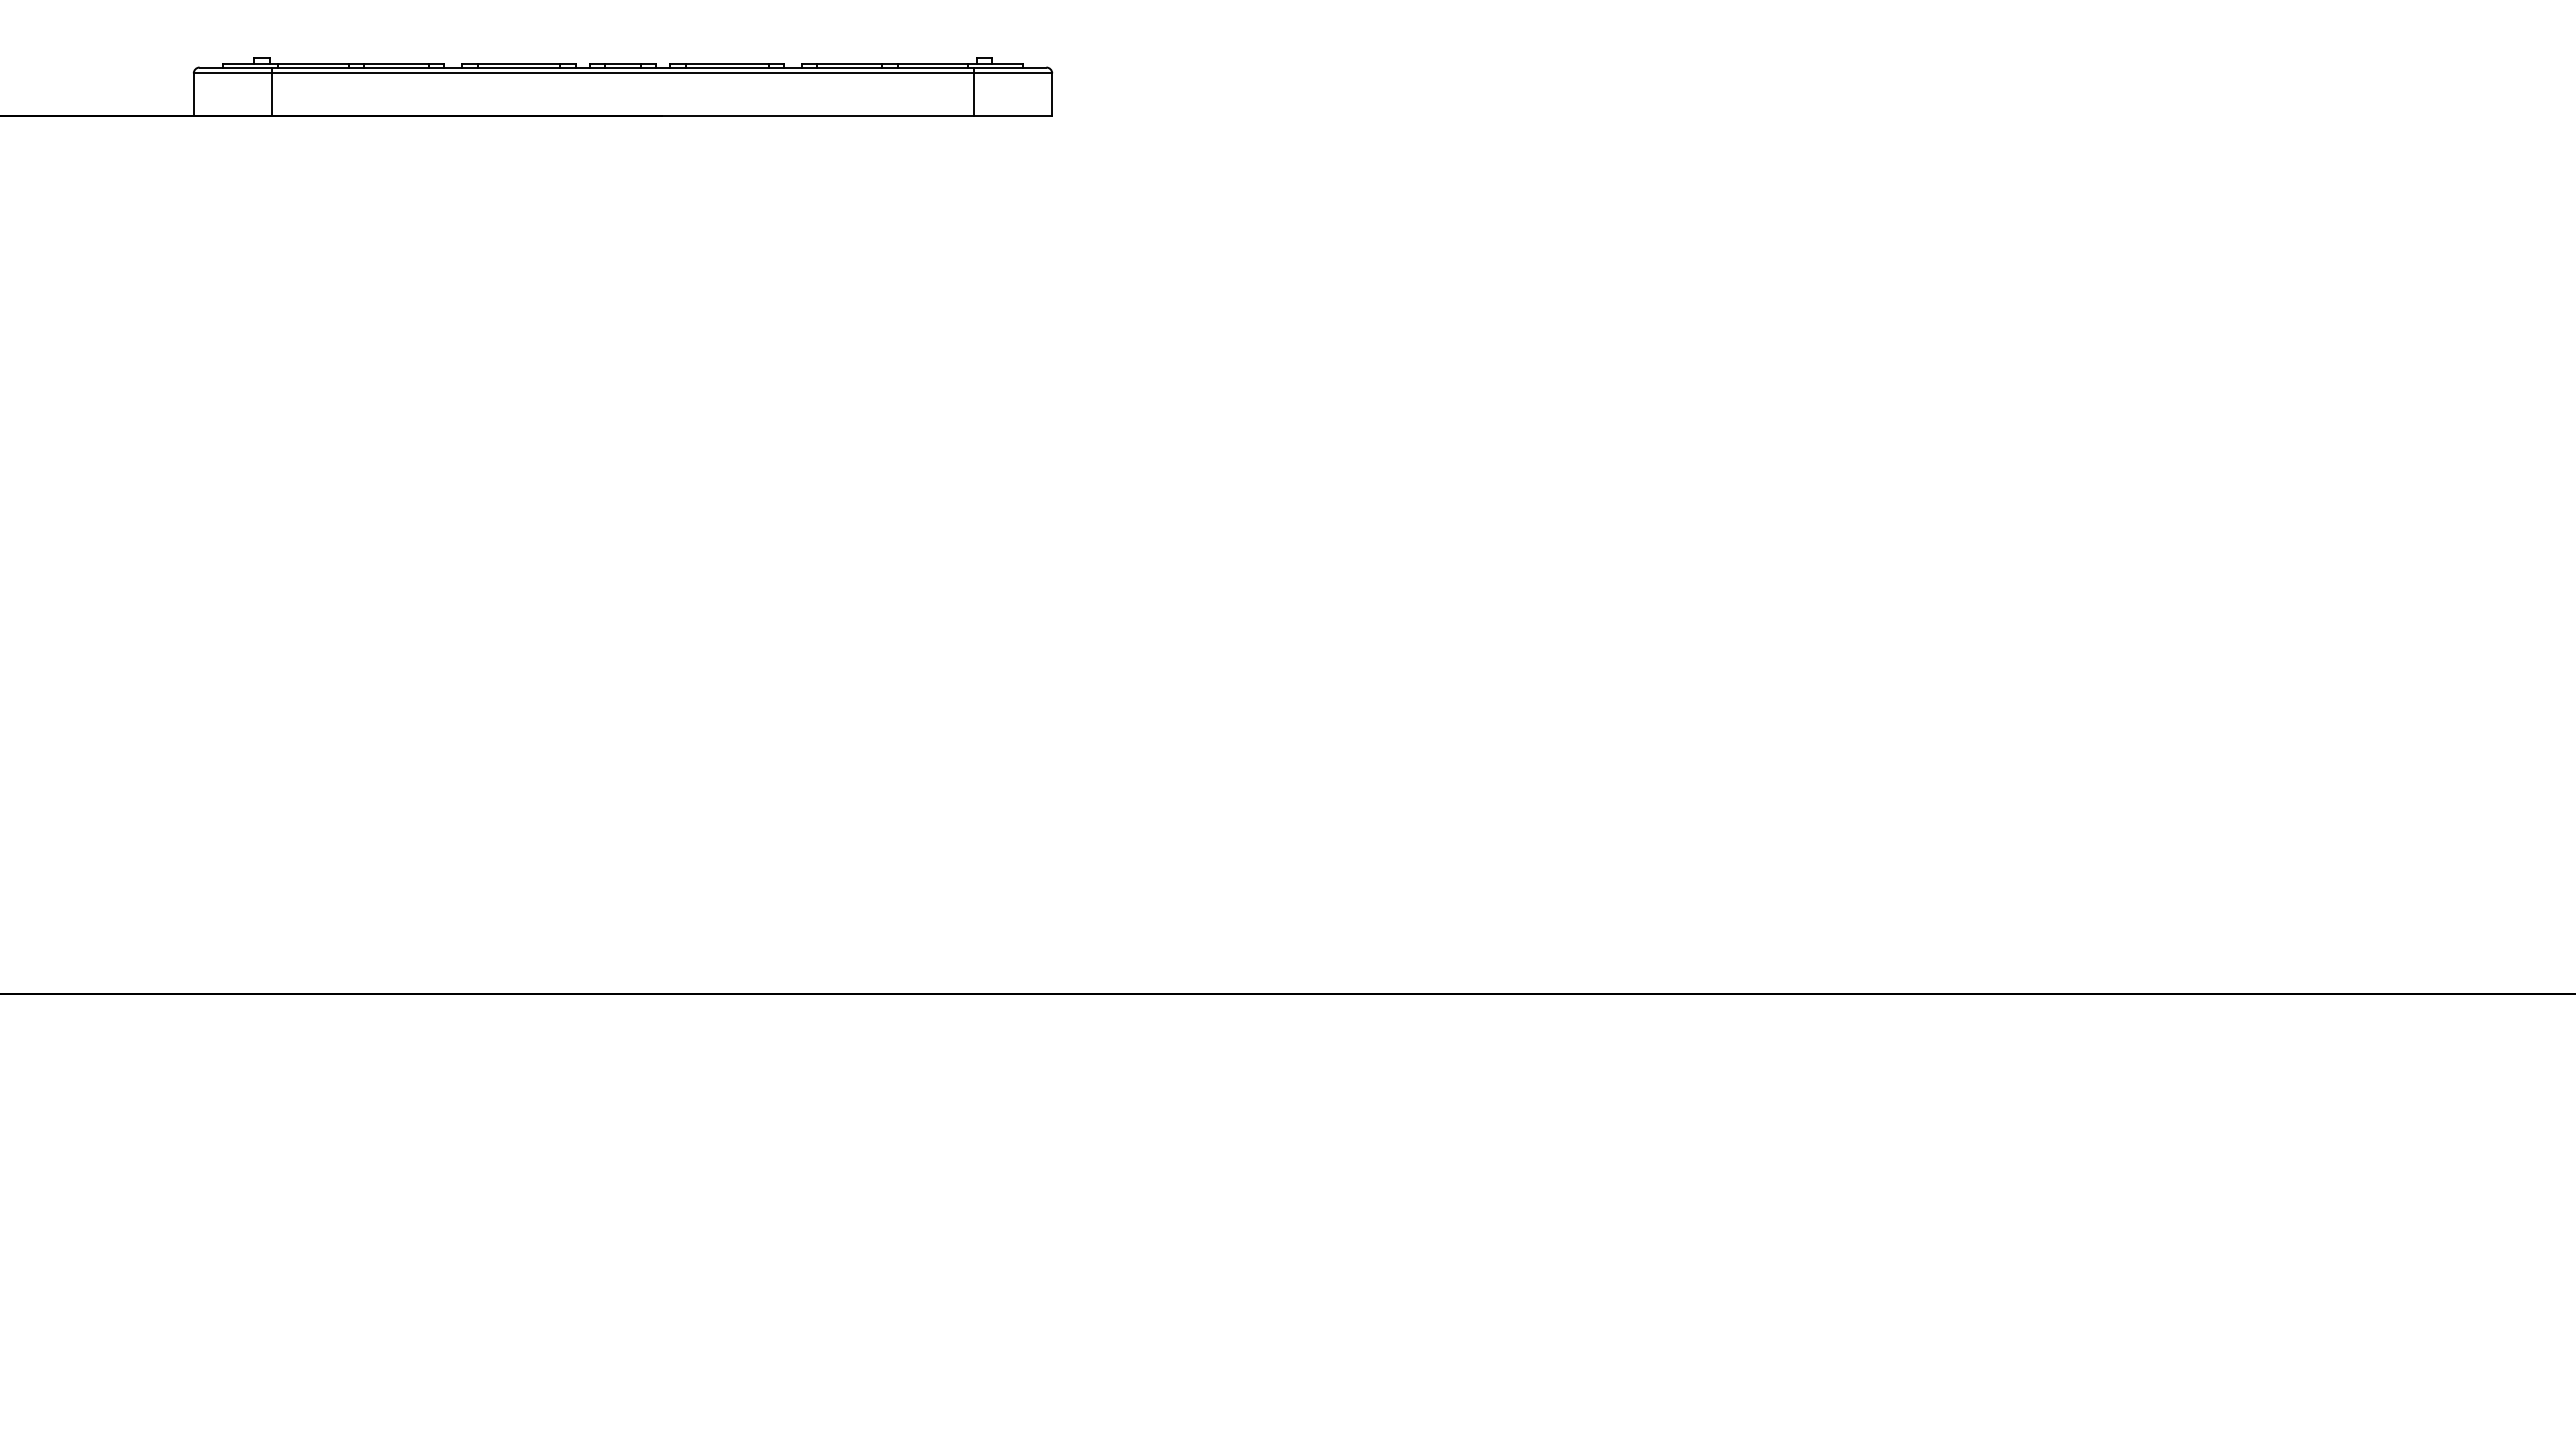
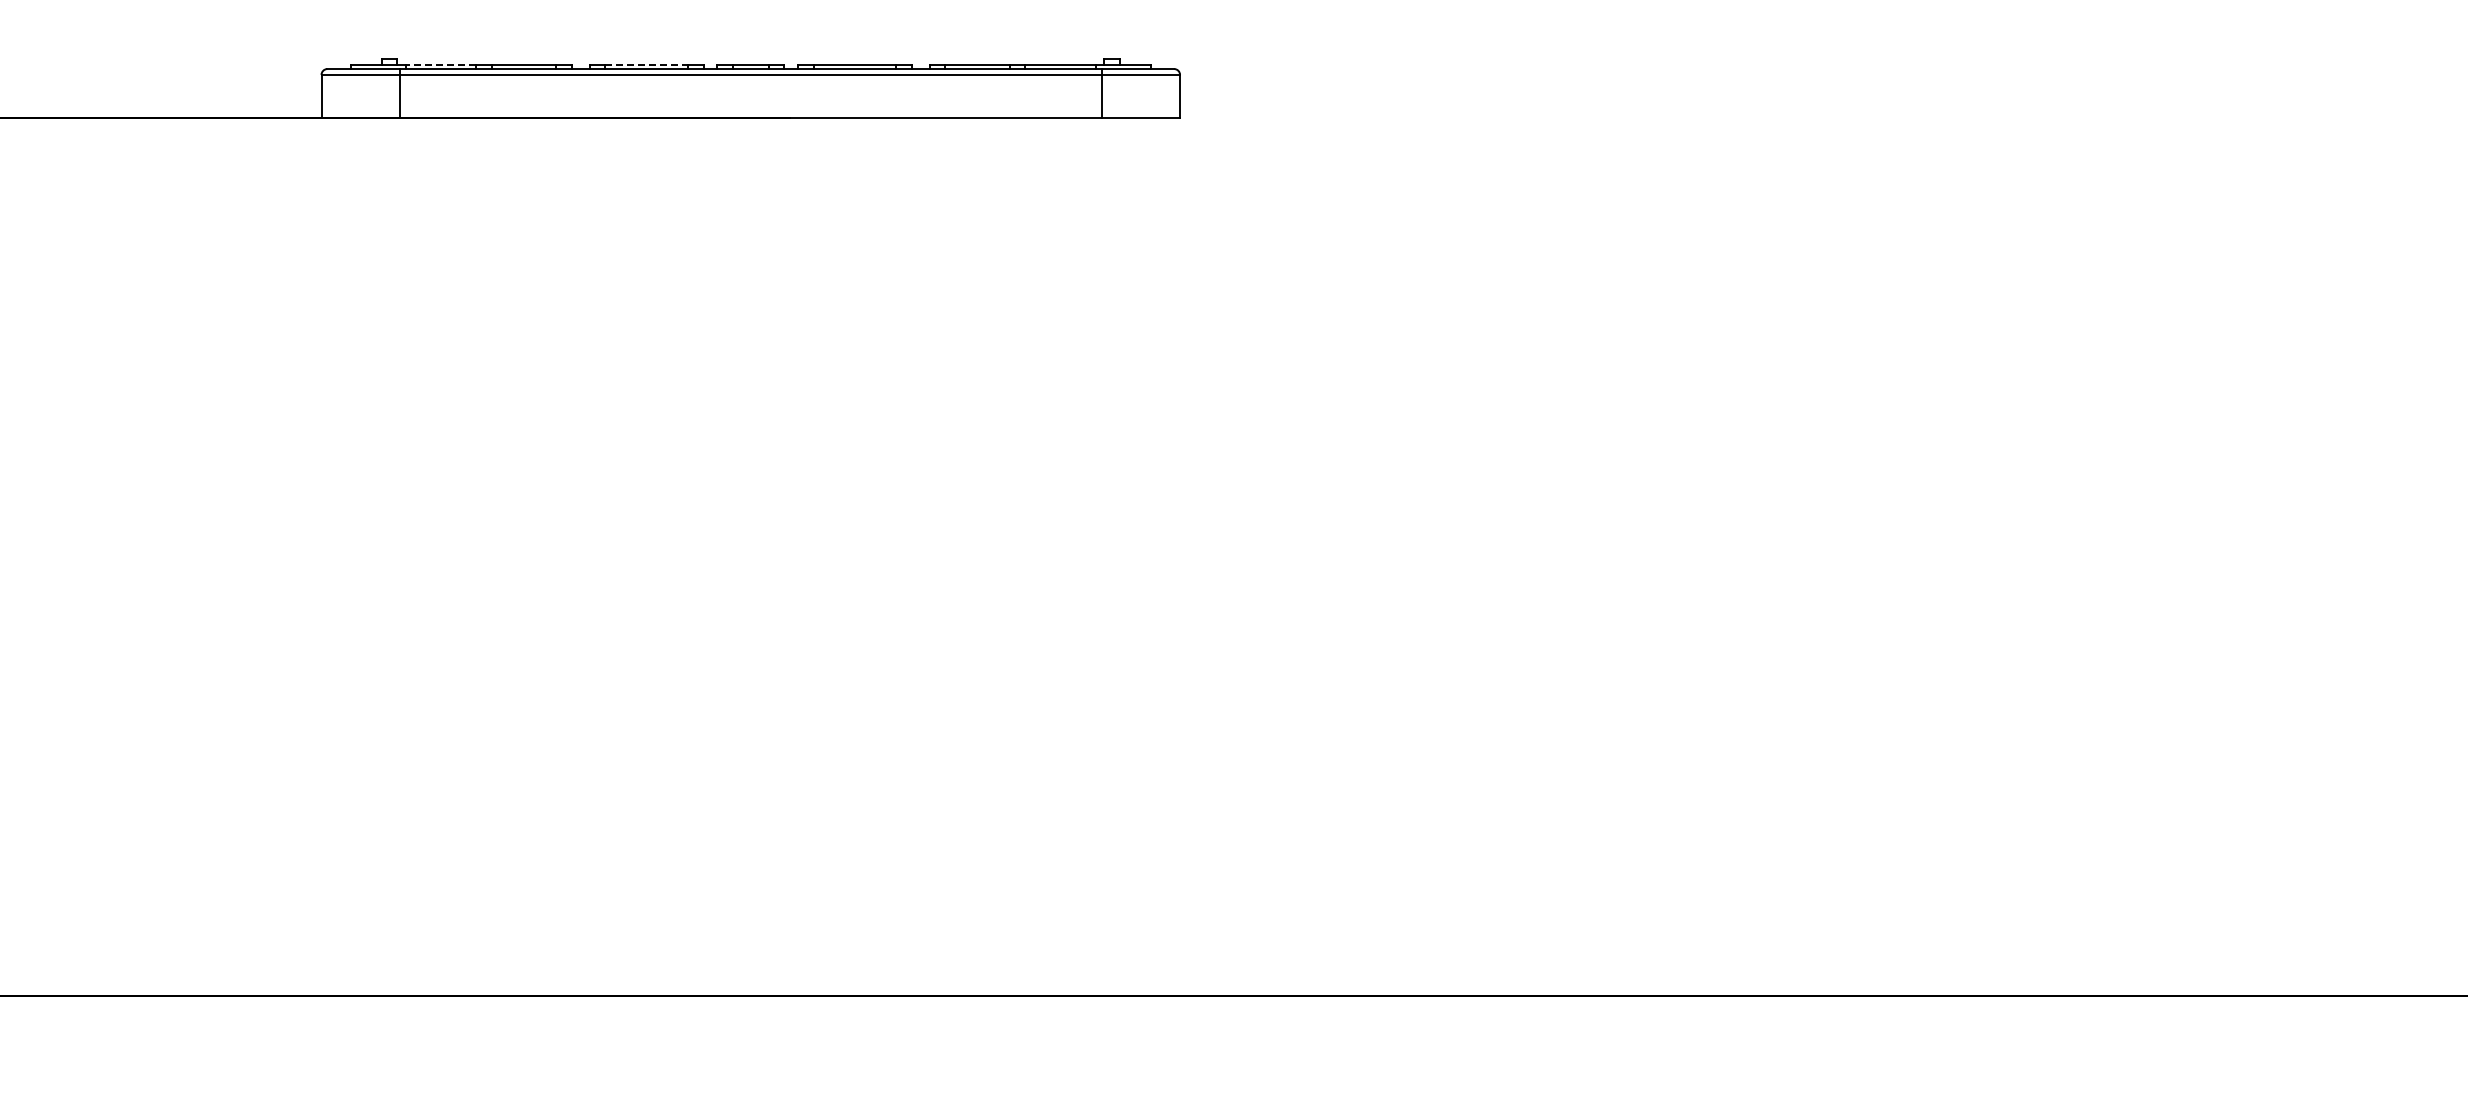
line: (312, 63) -> (440, 65), solid -> dashed
line: (519, 63) -> (647, 65), solid -> dashed

